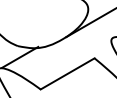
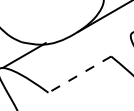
line: (67, 74) -> (79, 75), solid -> dashed

